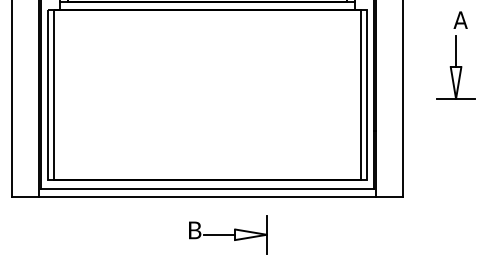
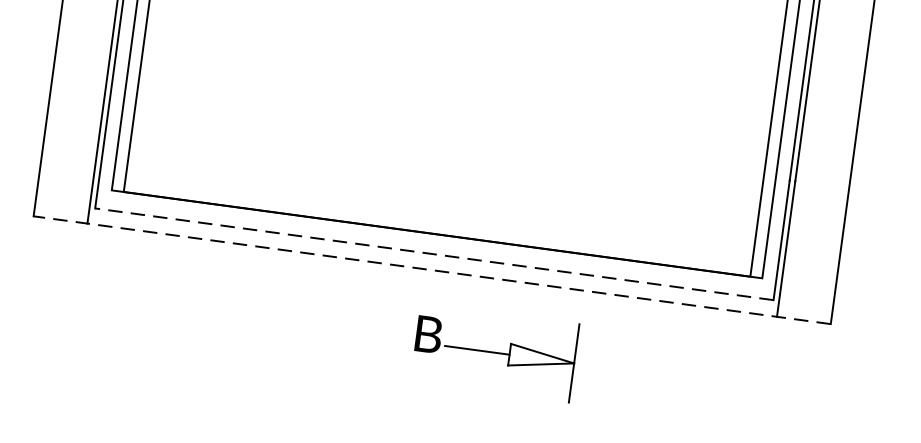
line: (207, 189) -> (434, 254), solid -> dashed
line: (207, 197) -> (432, 270), solid -> dashed
part: (228, 234) -> (495, 352), moved

